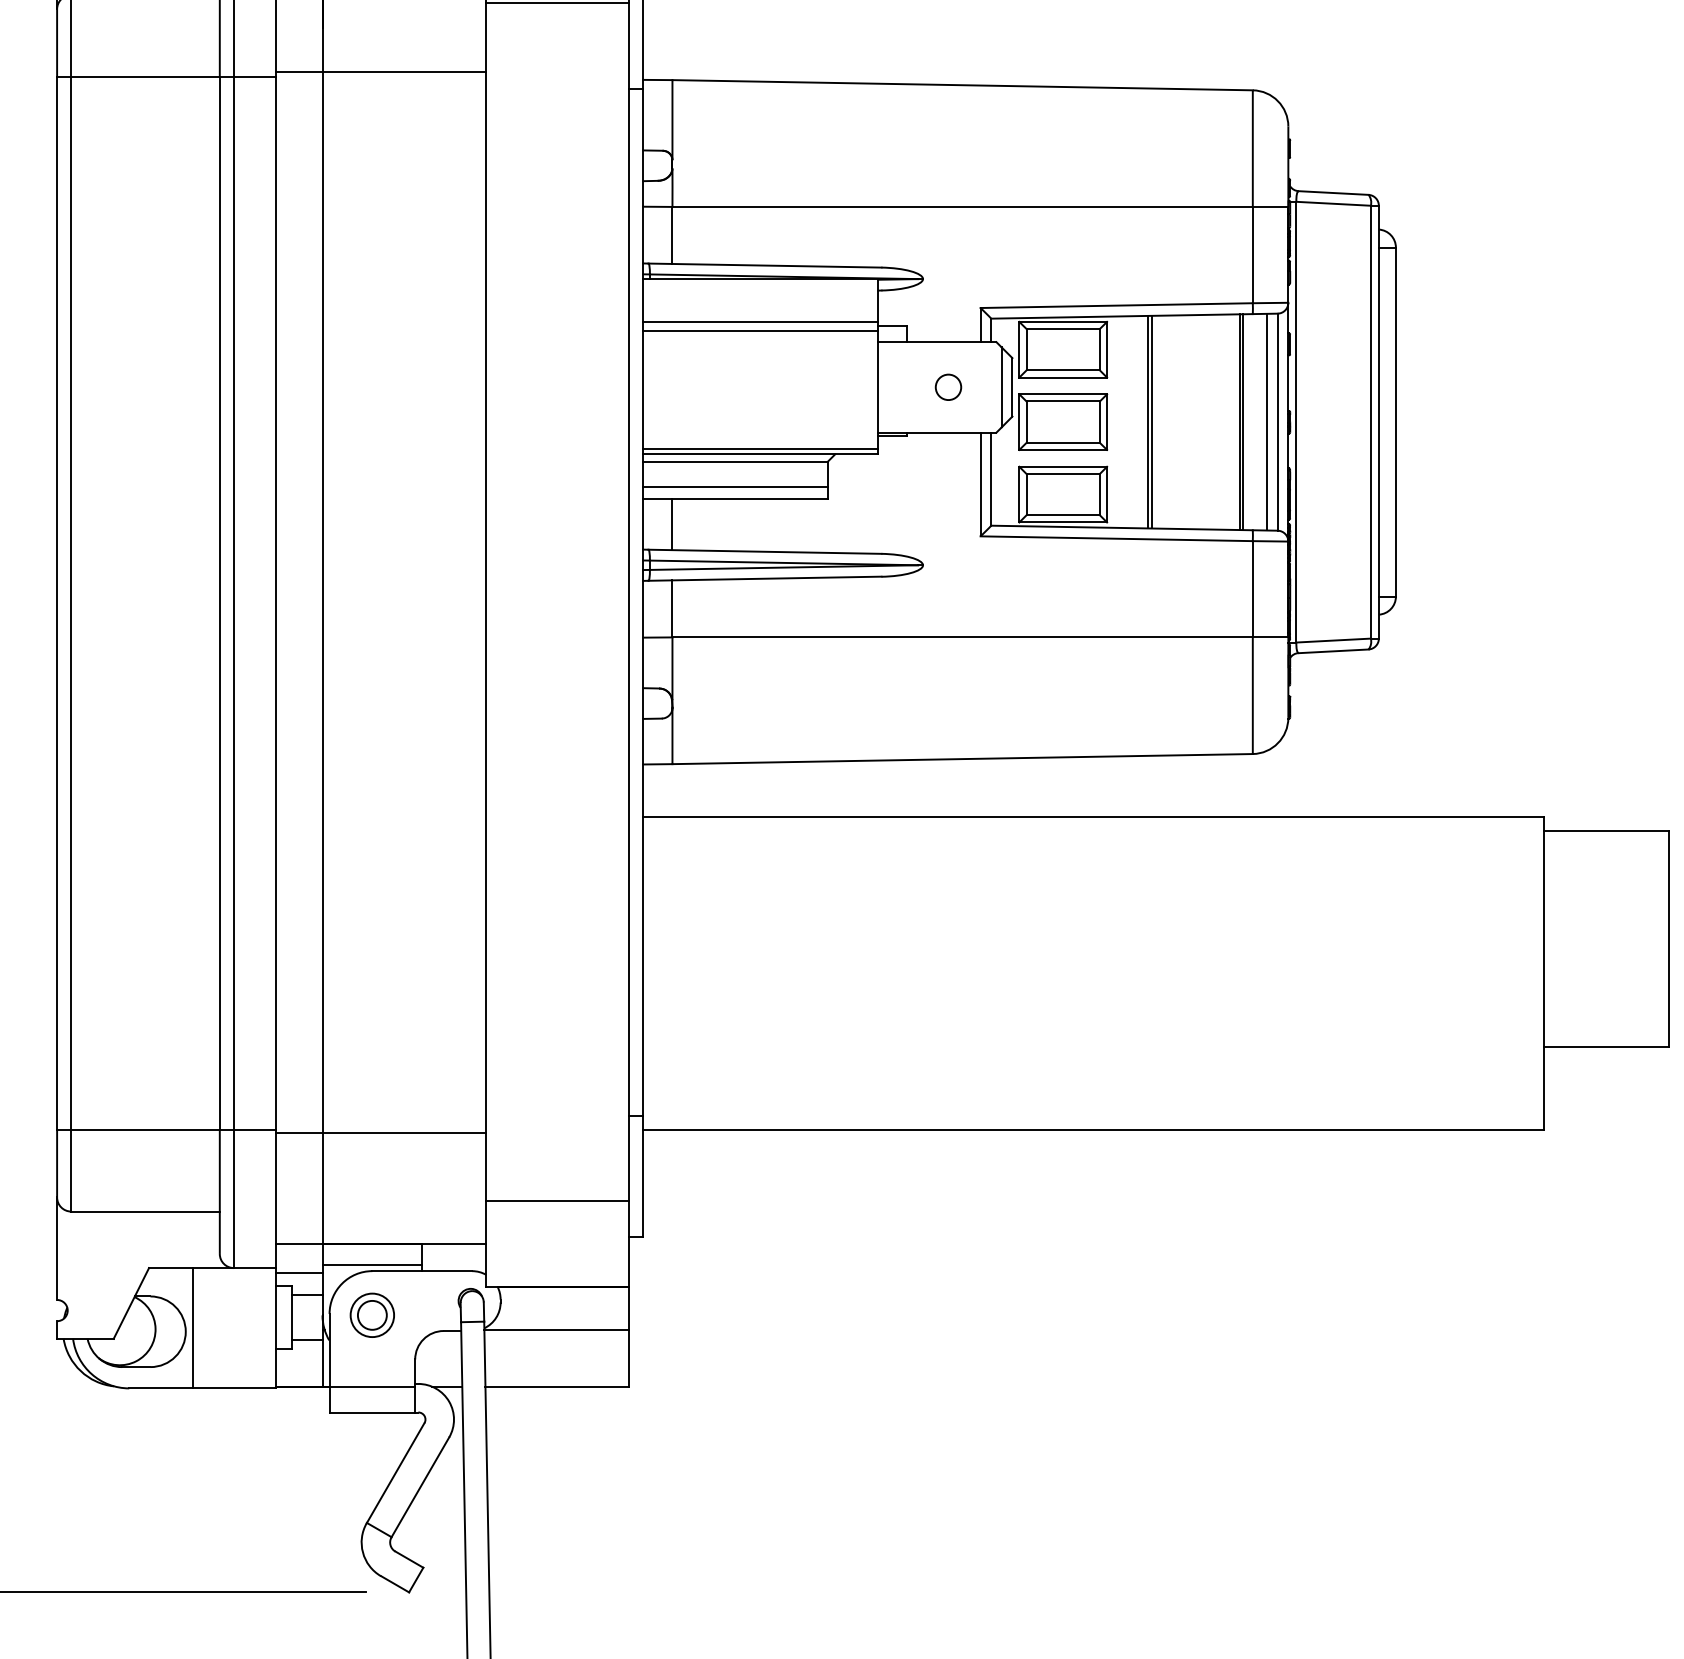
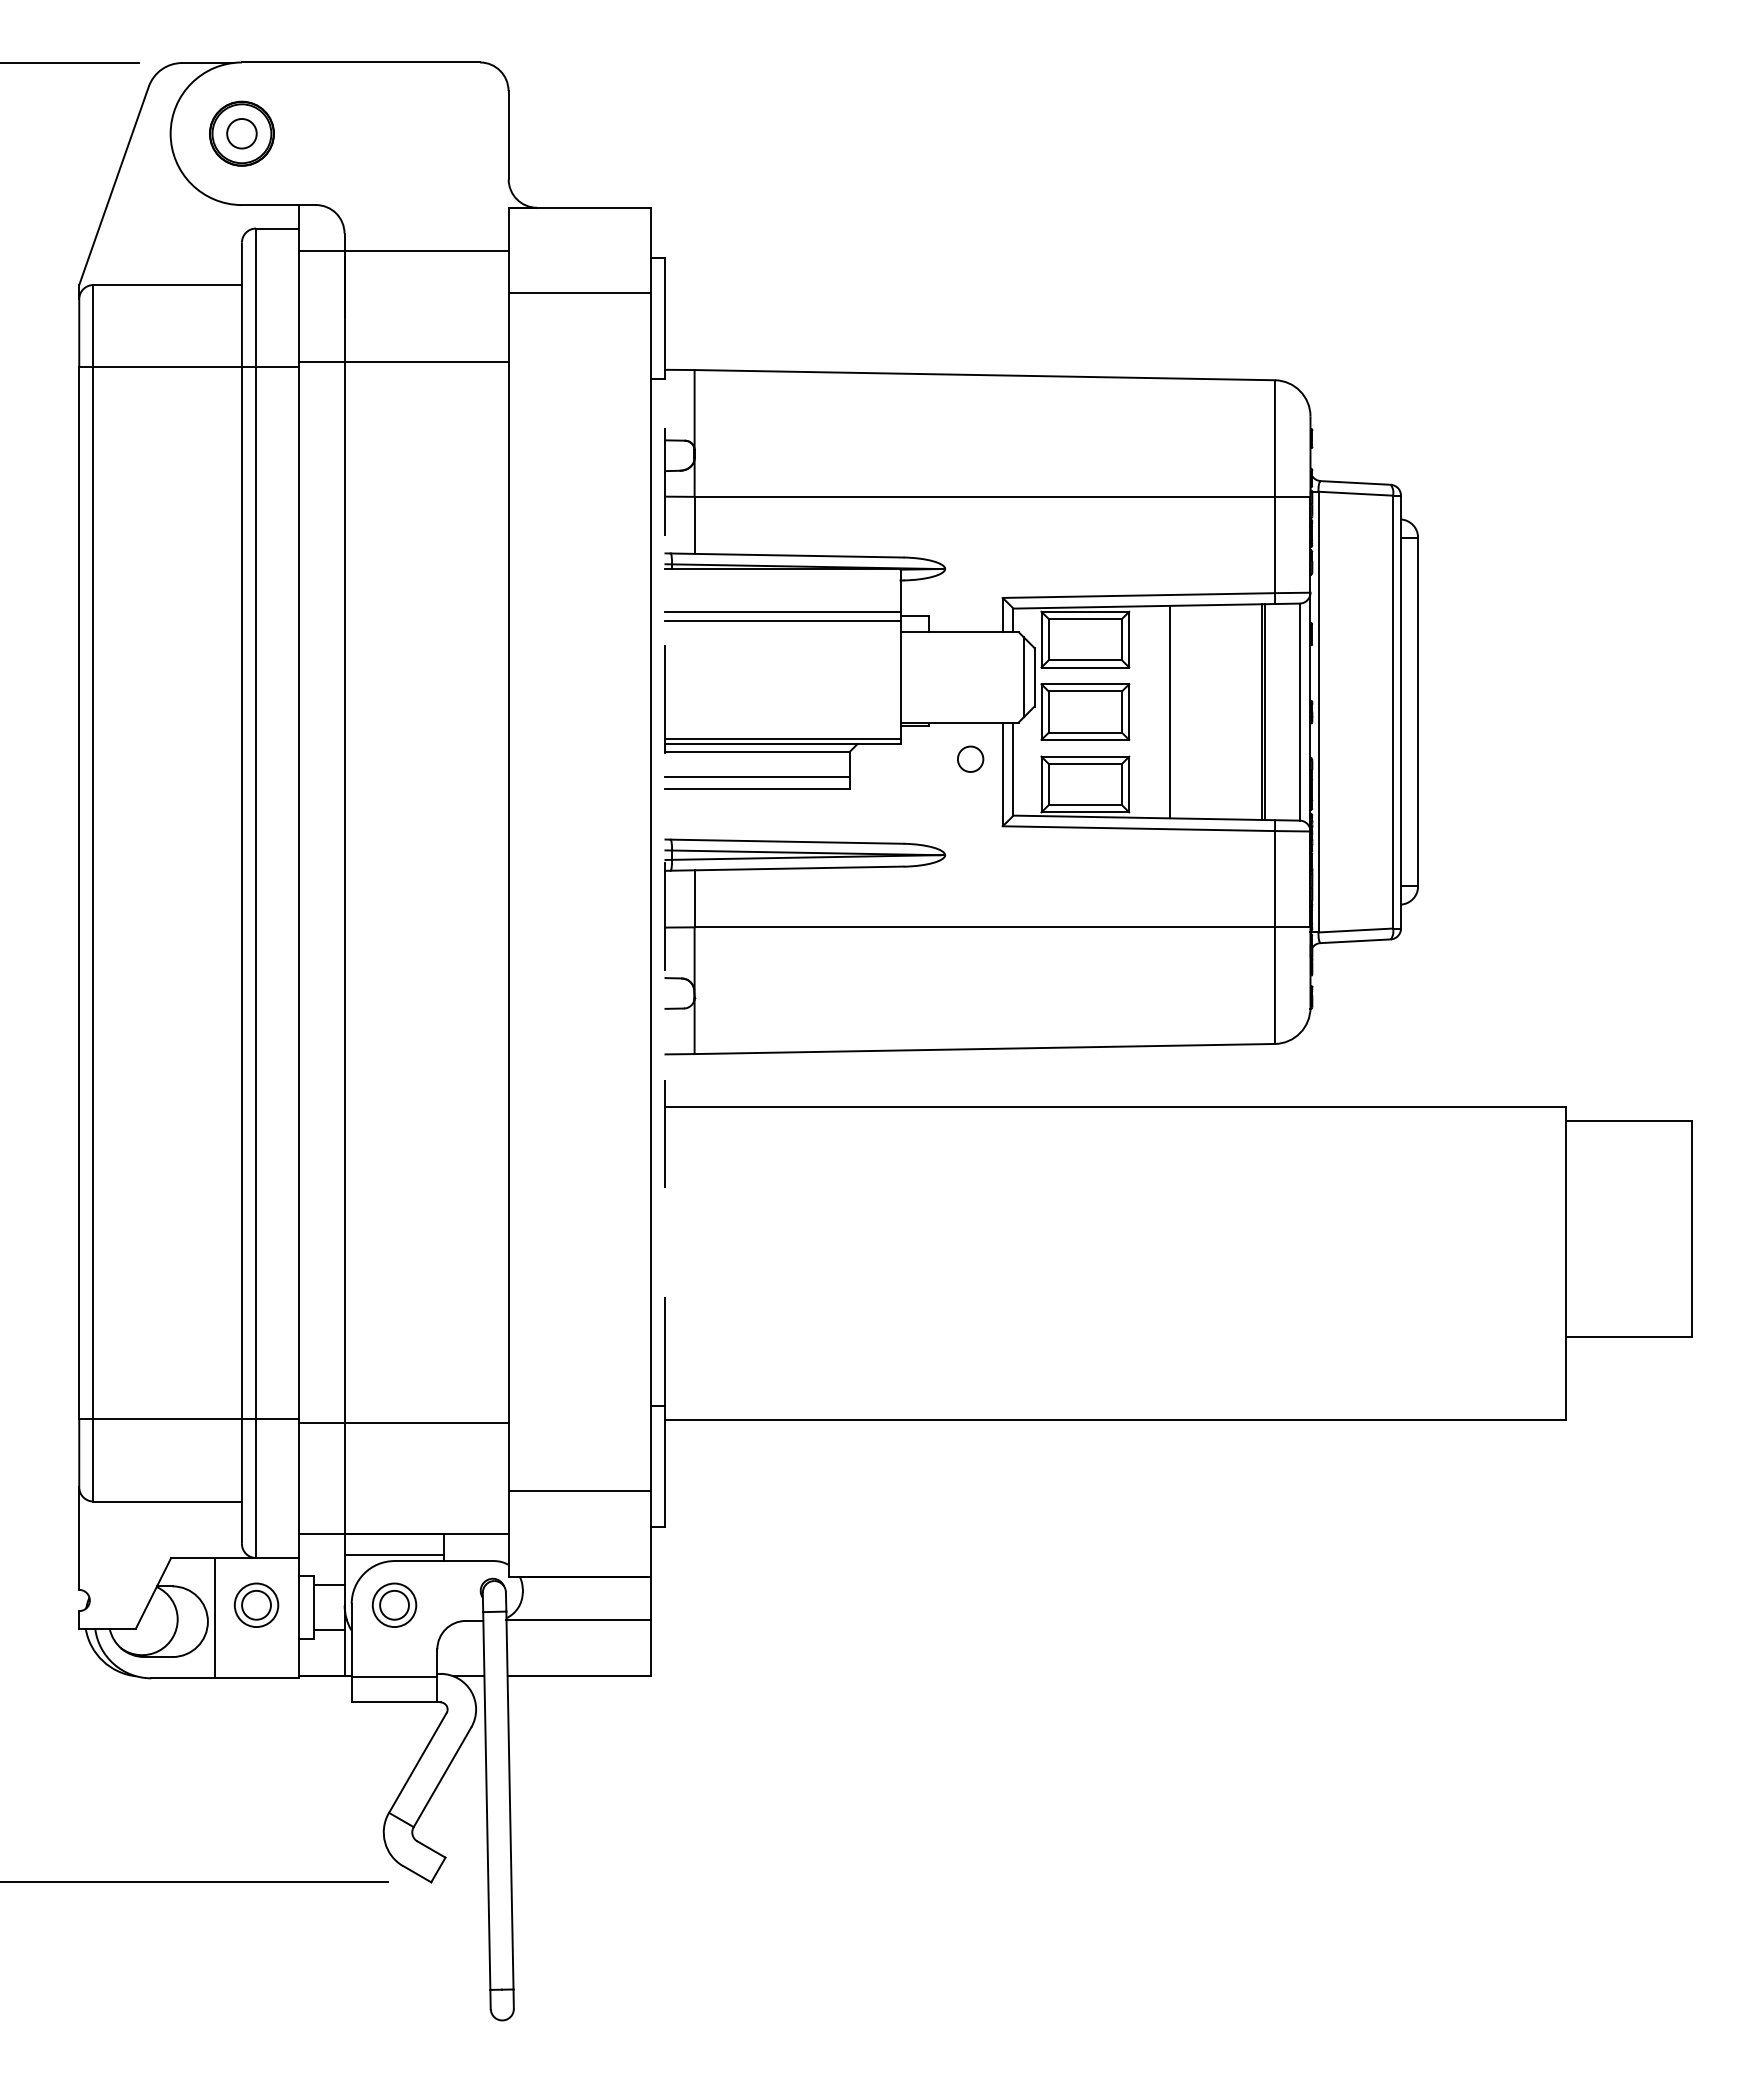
circle: (948, 386) -> (970, 758), moved
line: (1152, 421) -> (1174, 711), removed
line: (1266, 421) -> (1288, 711), removed
line: (672, 524) -> (694, 814), removed
line: (643, 601) -> (665, 891), solid -> dashed
line: (299, 1272) -> (321, 1562), removed
part: (234, 1314) -> (256, 1604), added

